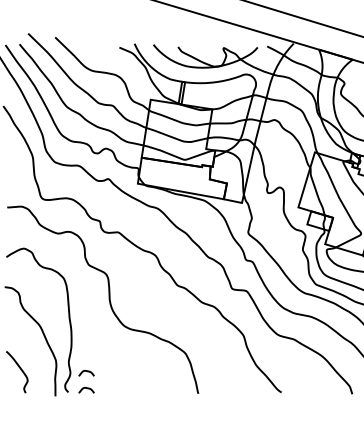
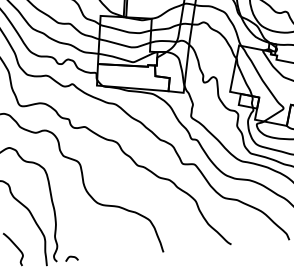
curve: (87, 372) -> (71, 243), removed

